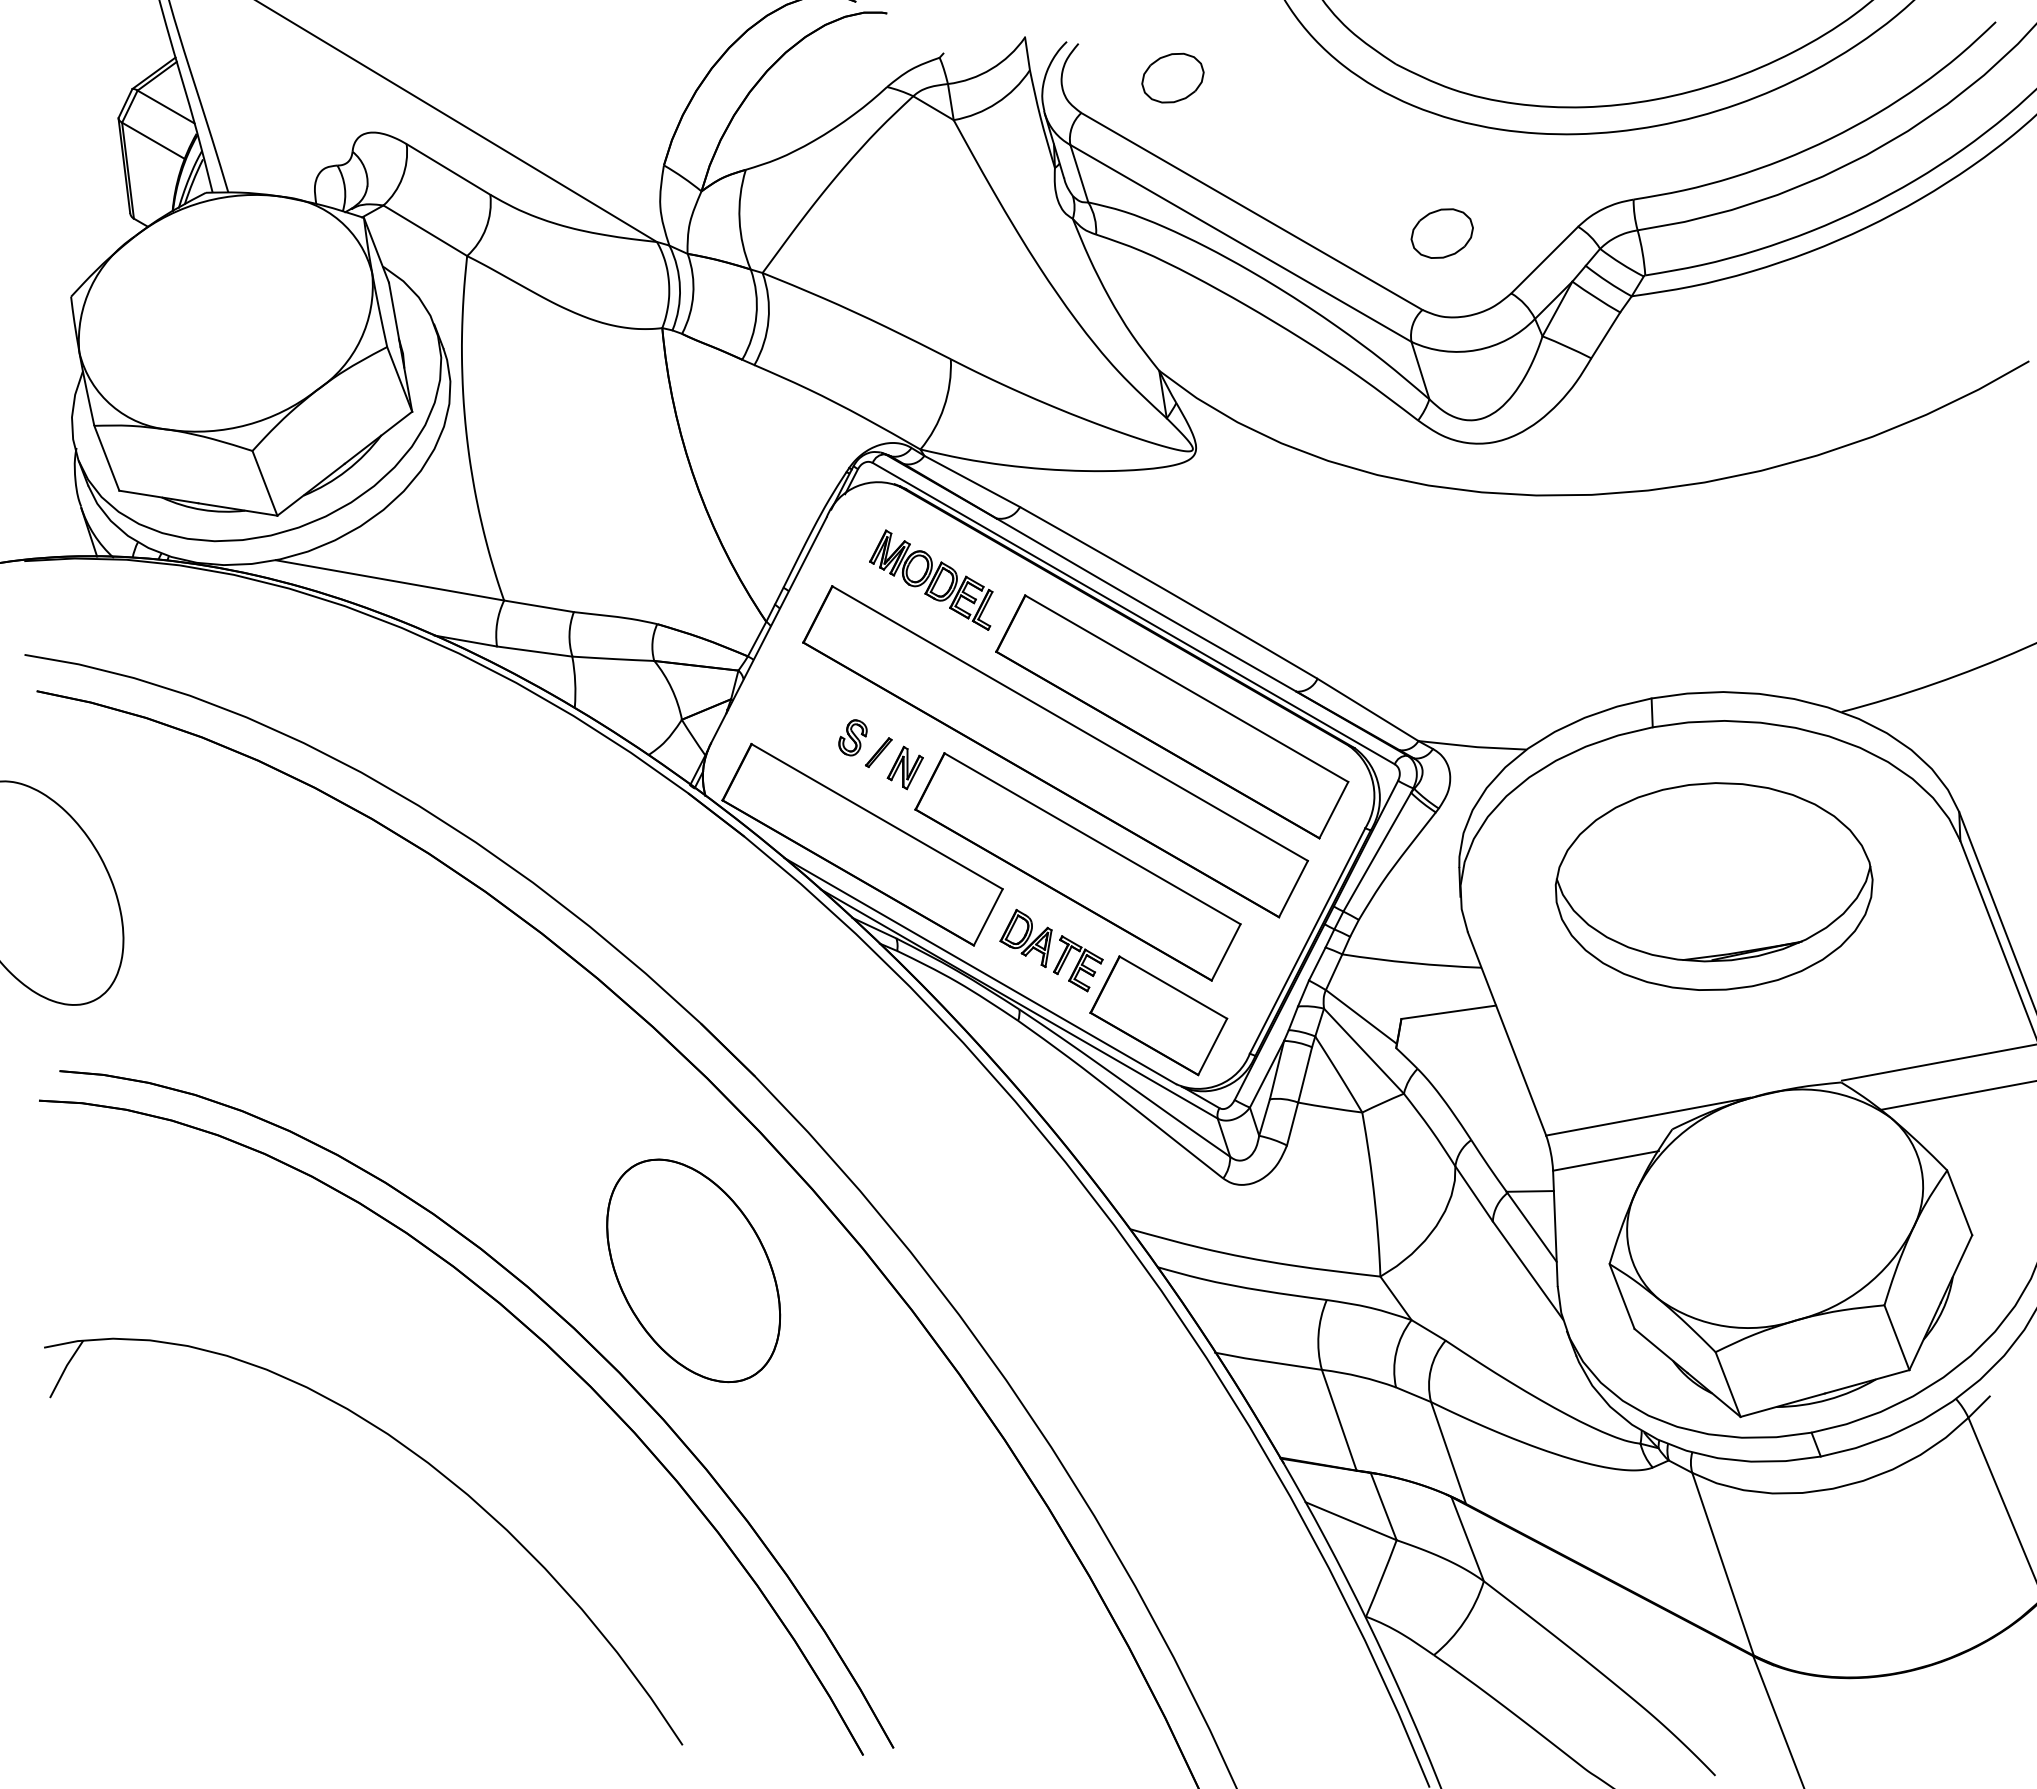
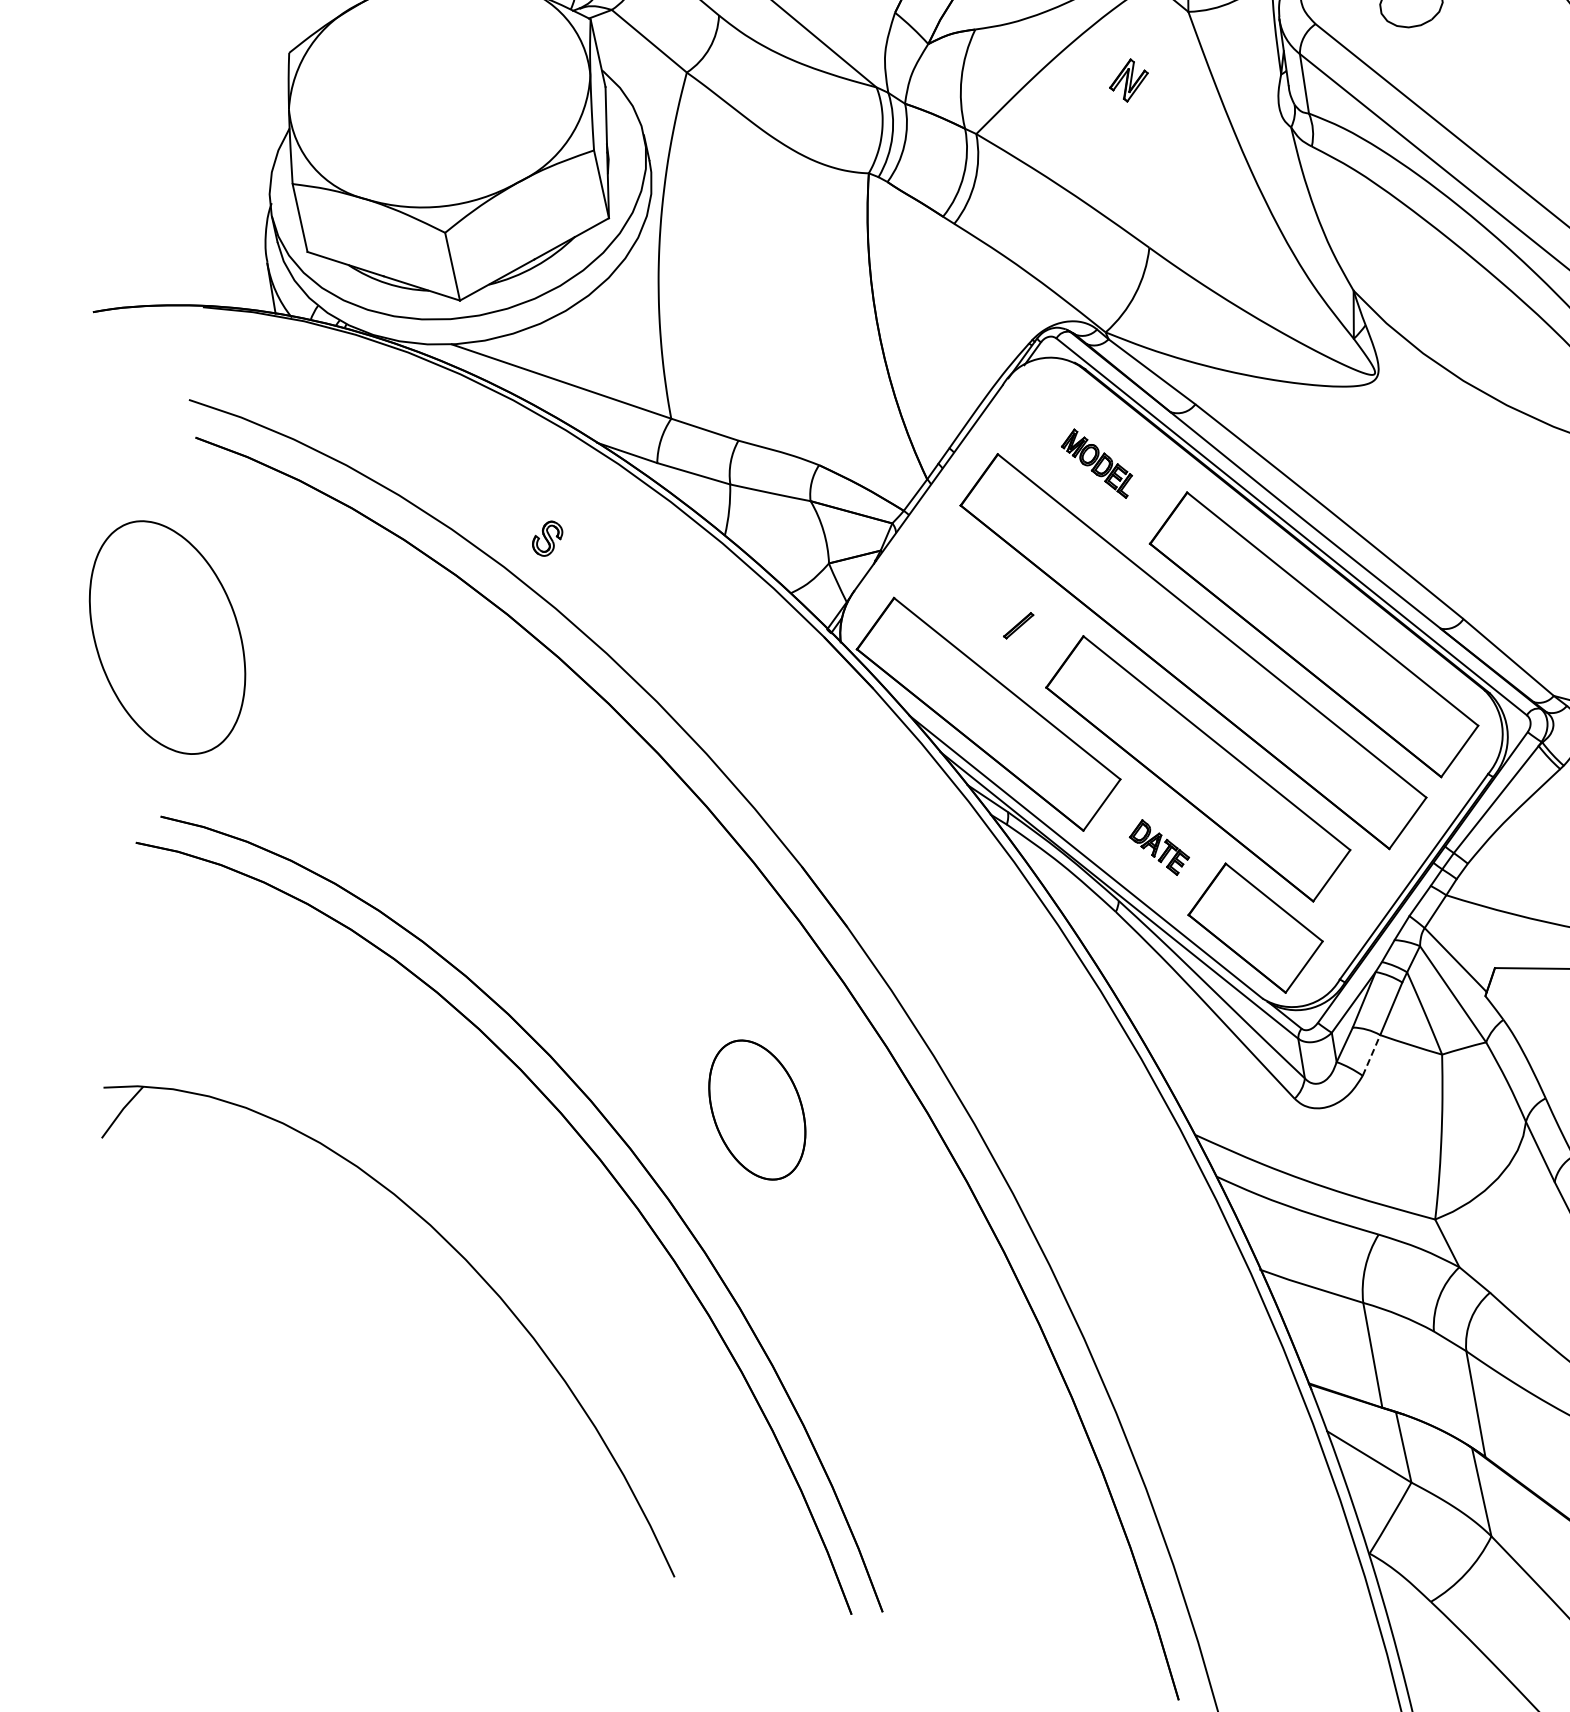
part: (931, 579) -> (1096, 462), size x0.6
part: (852, 737) -> (547, 538), moved
part: (904, 767) -> (1128, 79), moved
part: (1051, 950) -> (1159, 847), size x0.6
line: (1292, 1123) -> (1371, 1054), solid -> dashed
part: (693, 1270) -> (757, 1109), size x0.6

